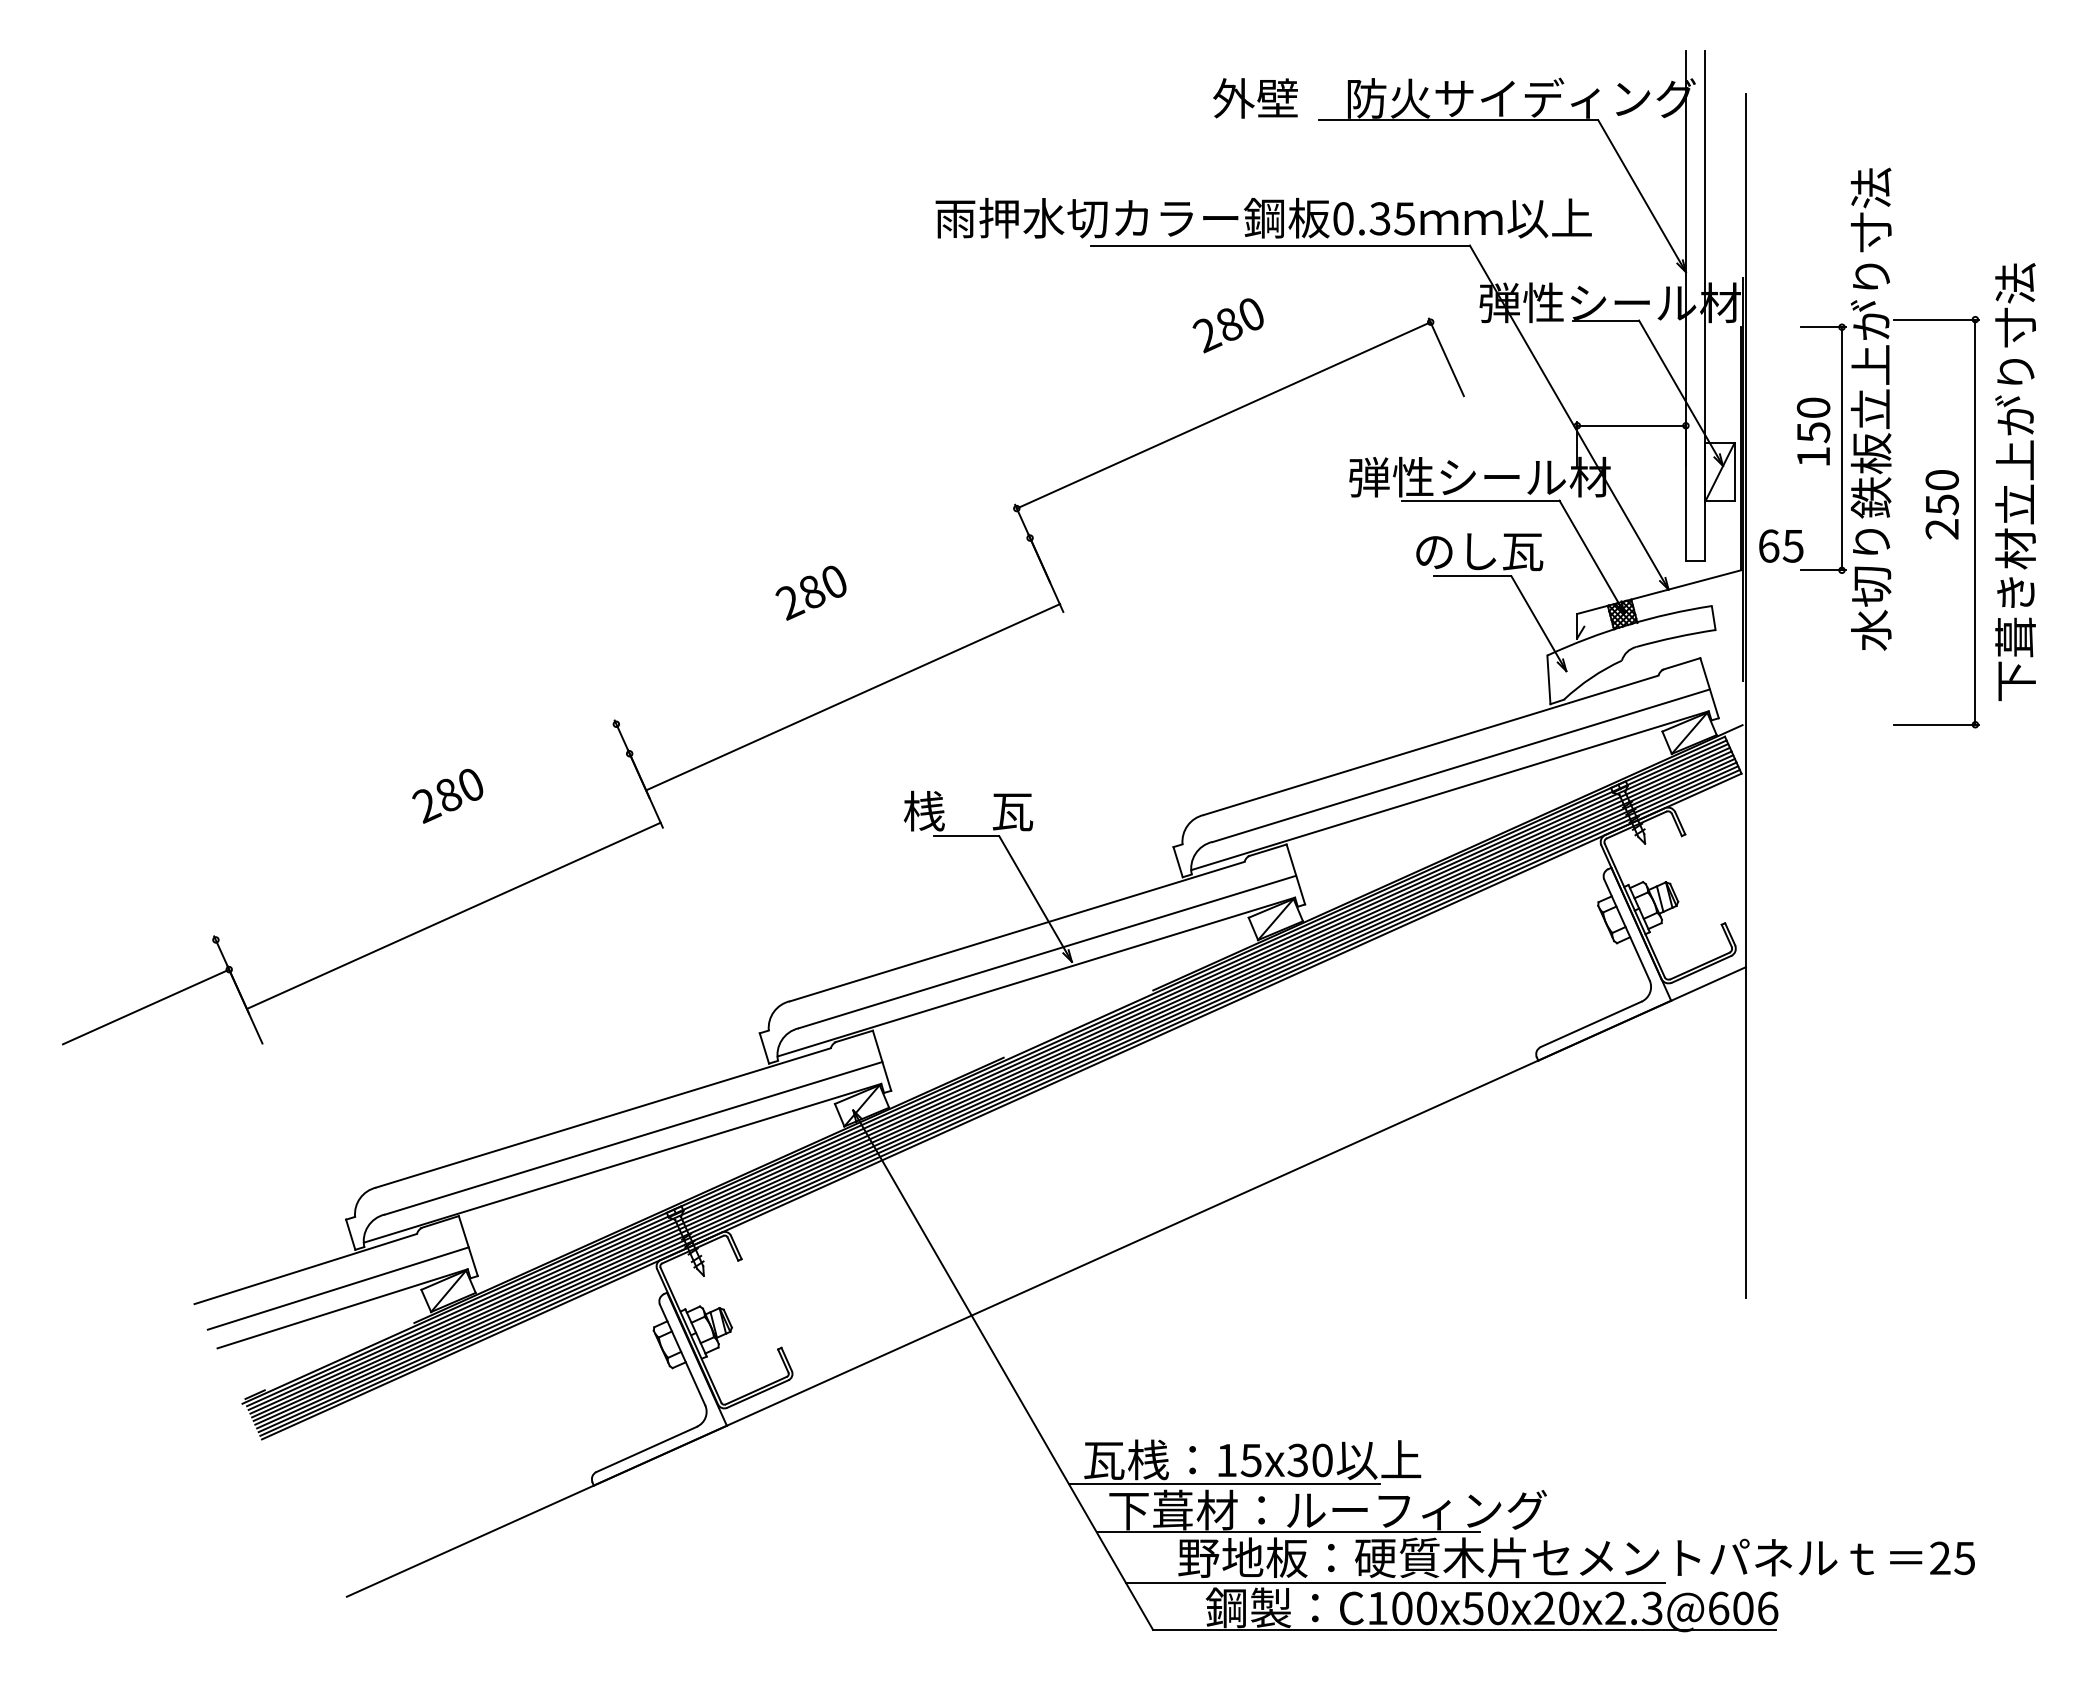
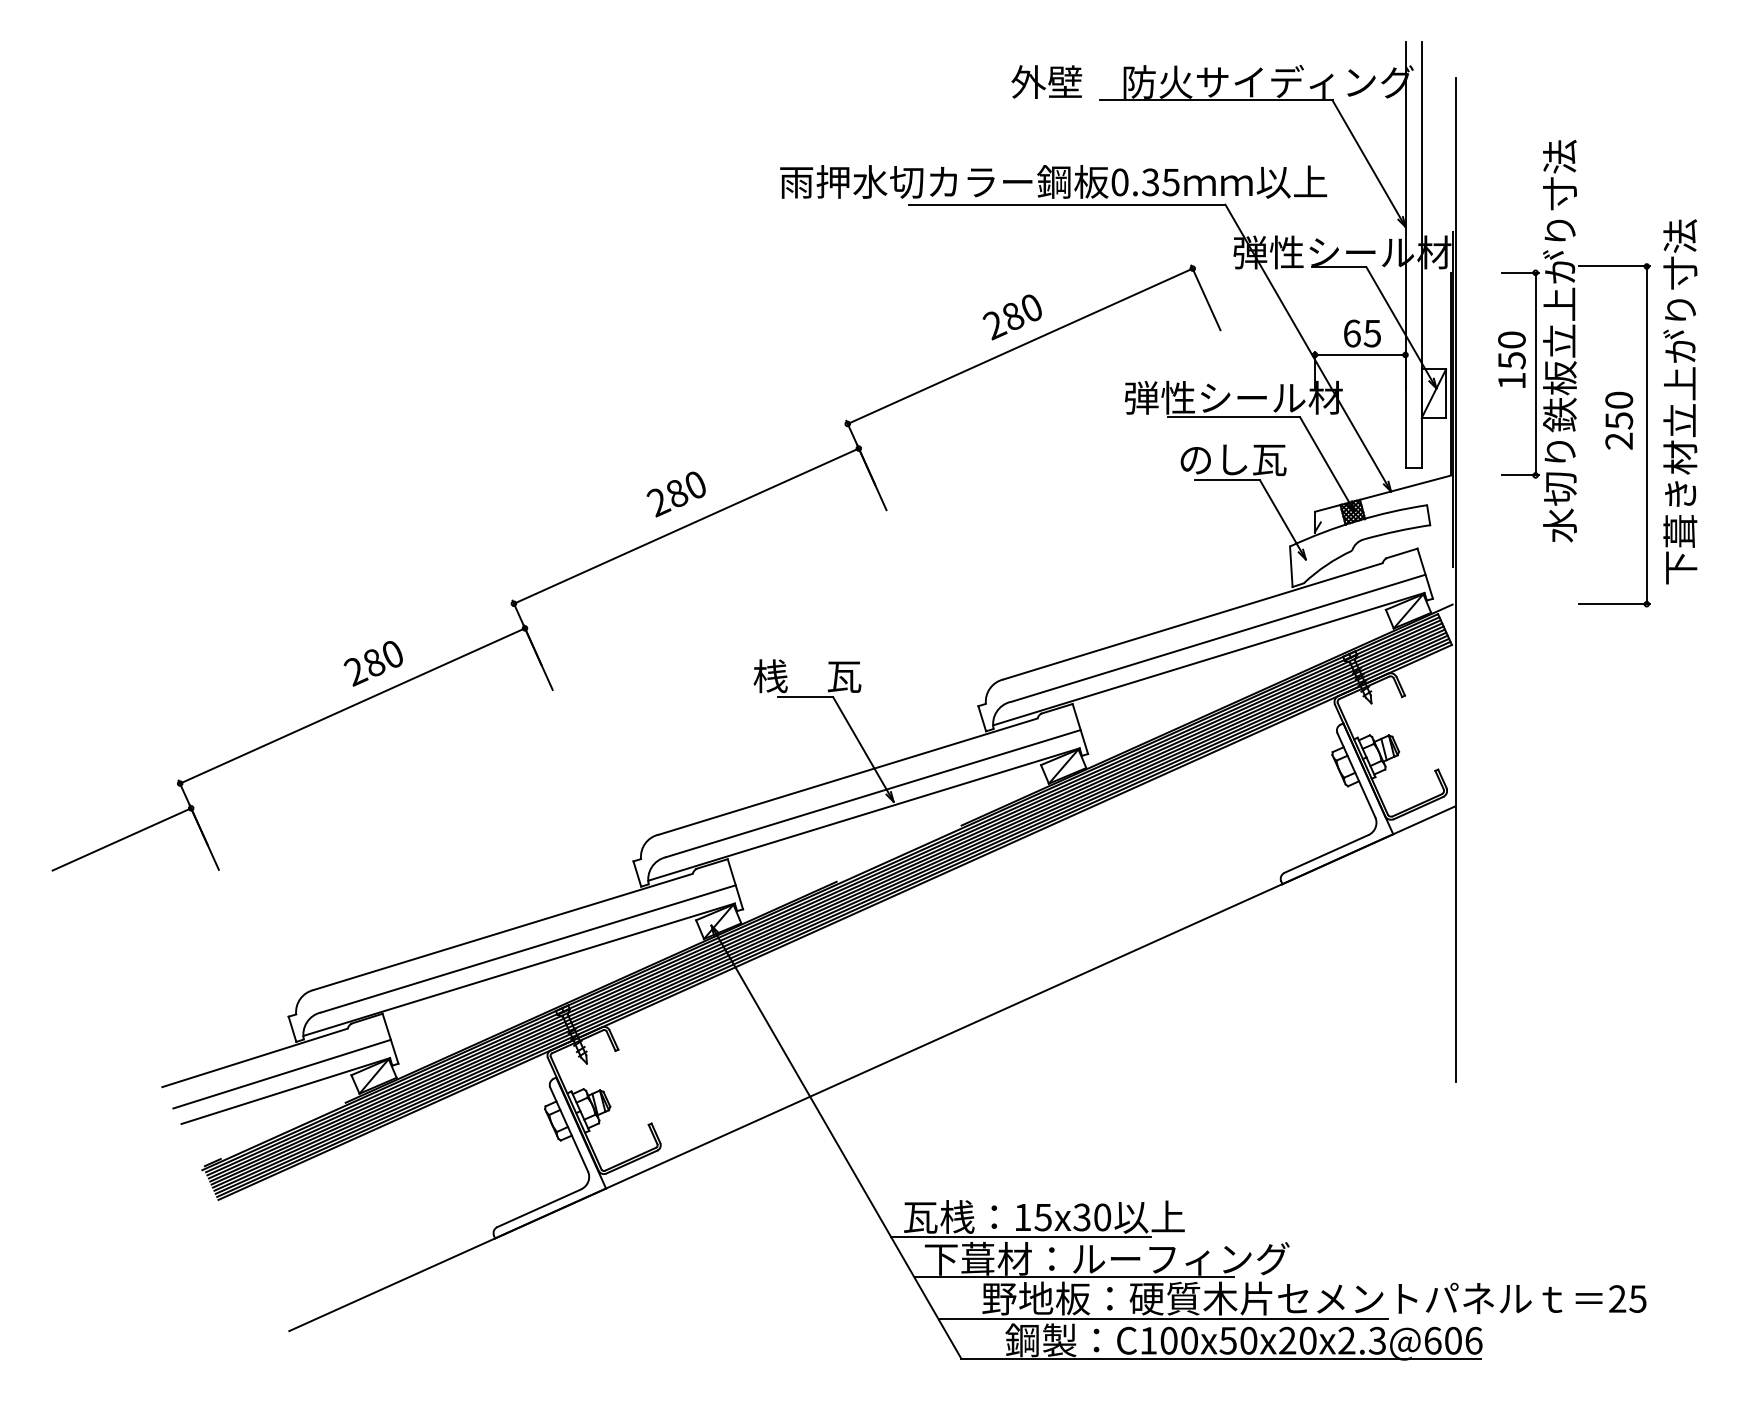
text: (1227, 325) -> (1011, 317), moved
text: (1781, 545) -> (1362, 333), moved
line: (853, 697) -> (686, 526), moved
line: (453, 915) -> (352, 705), moved

